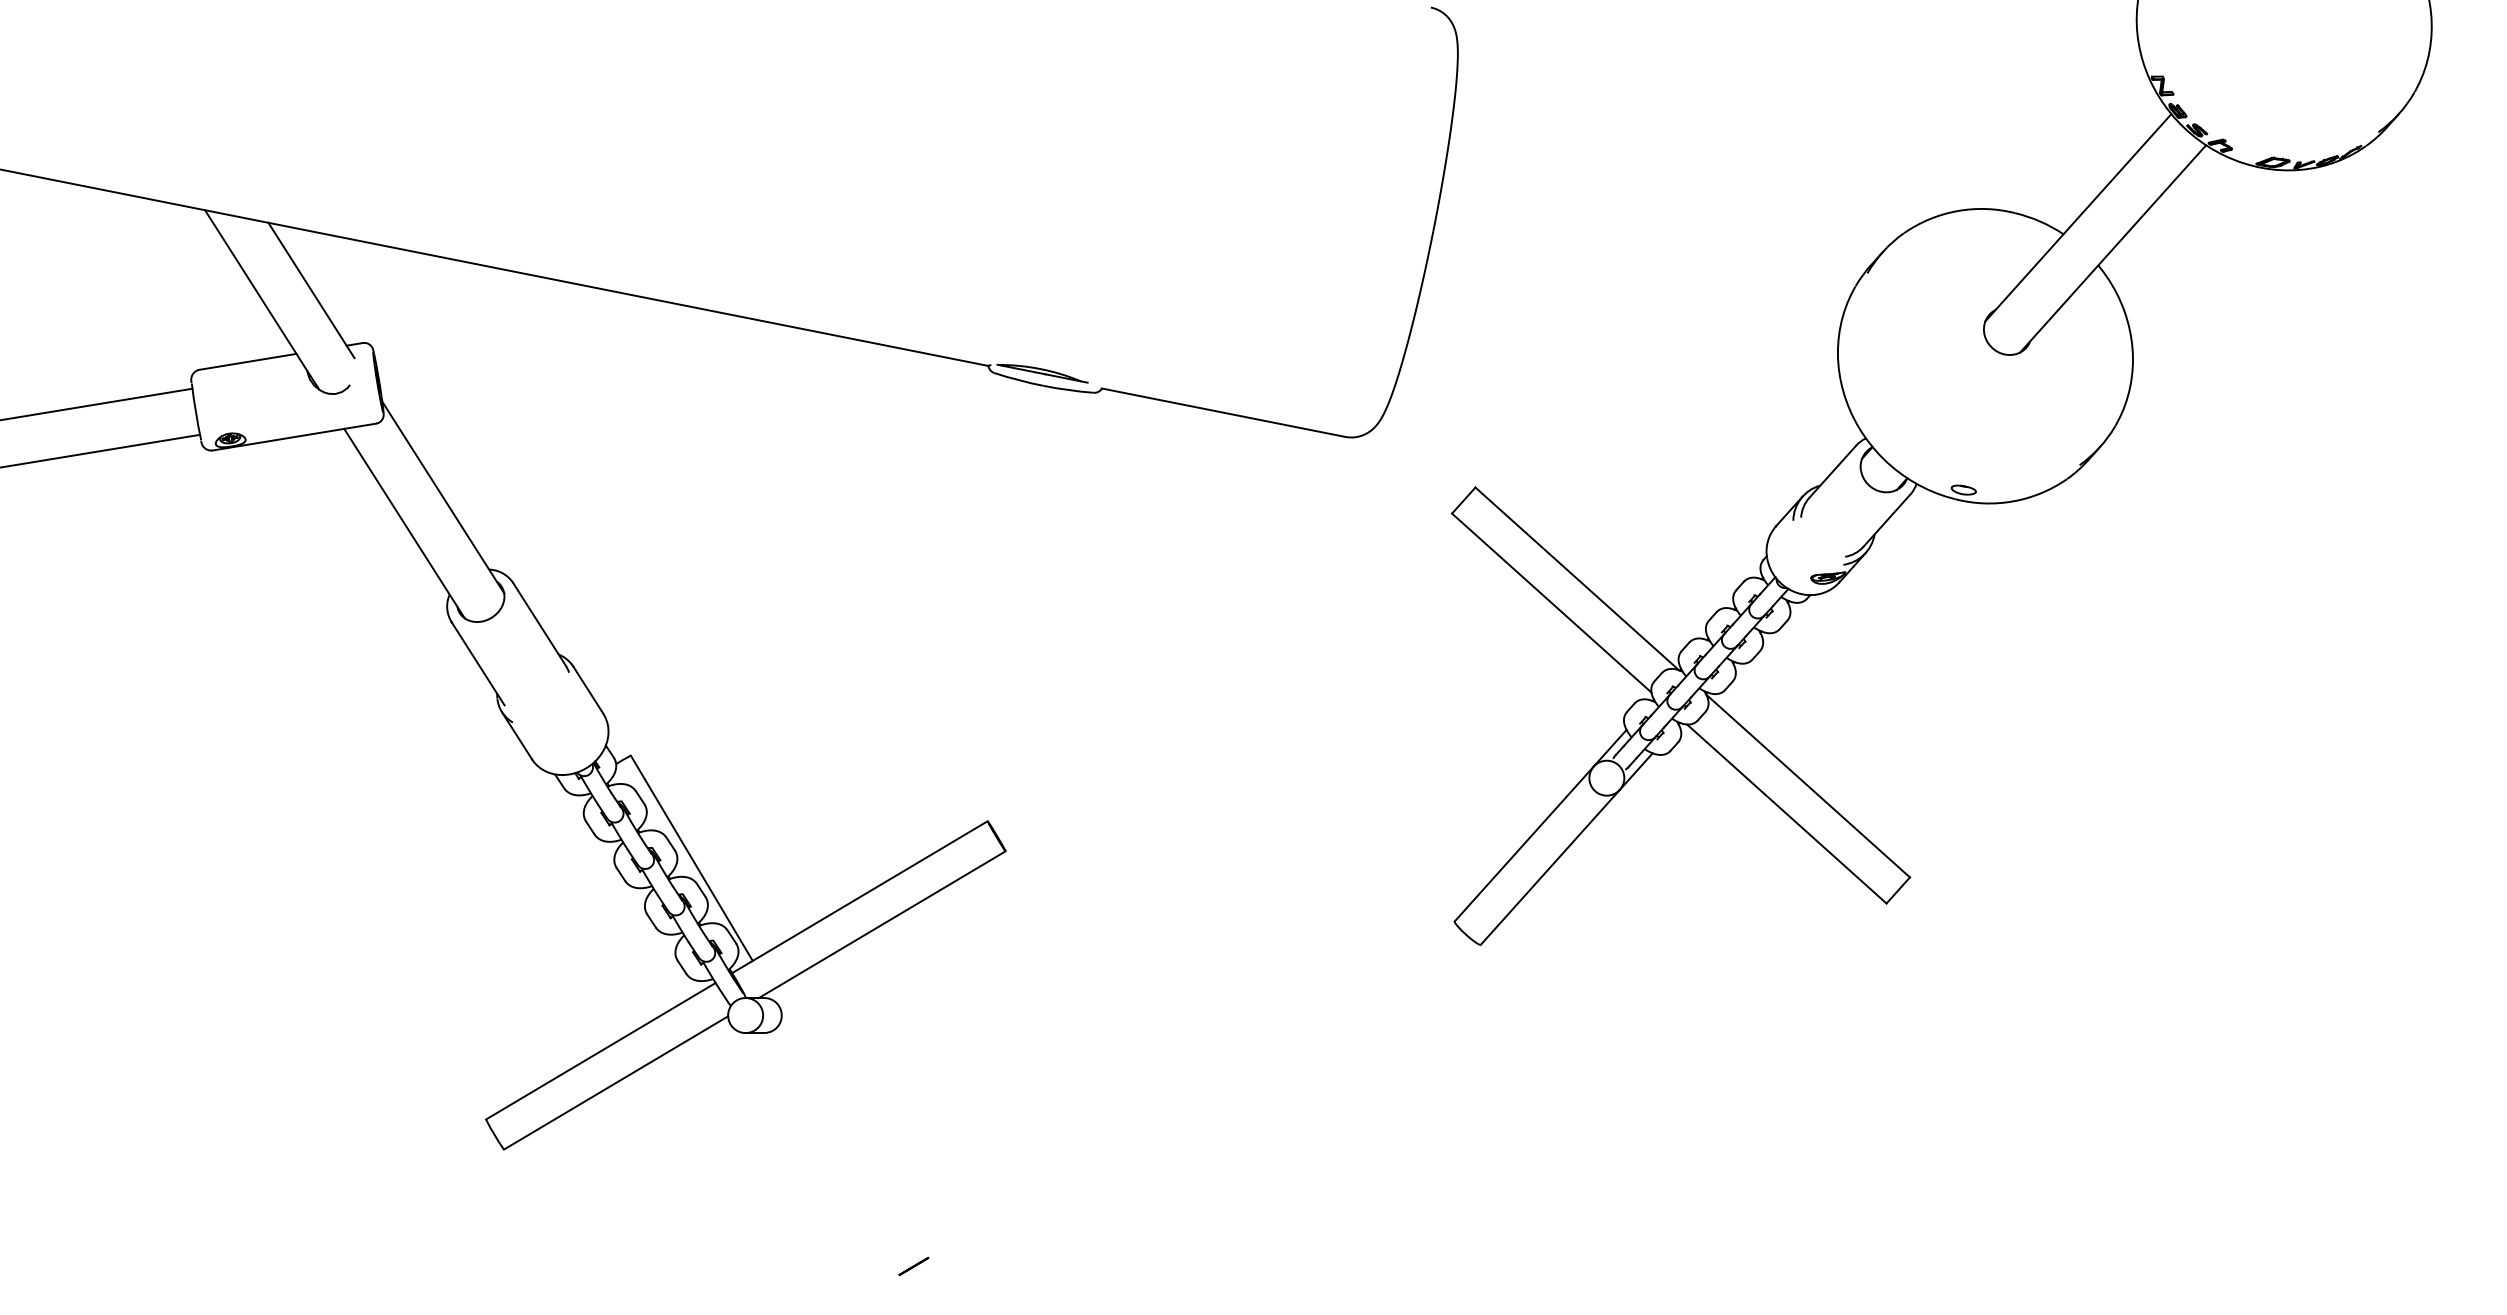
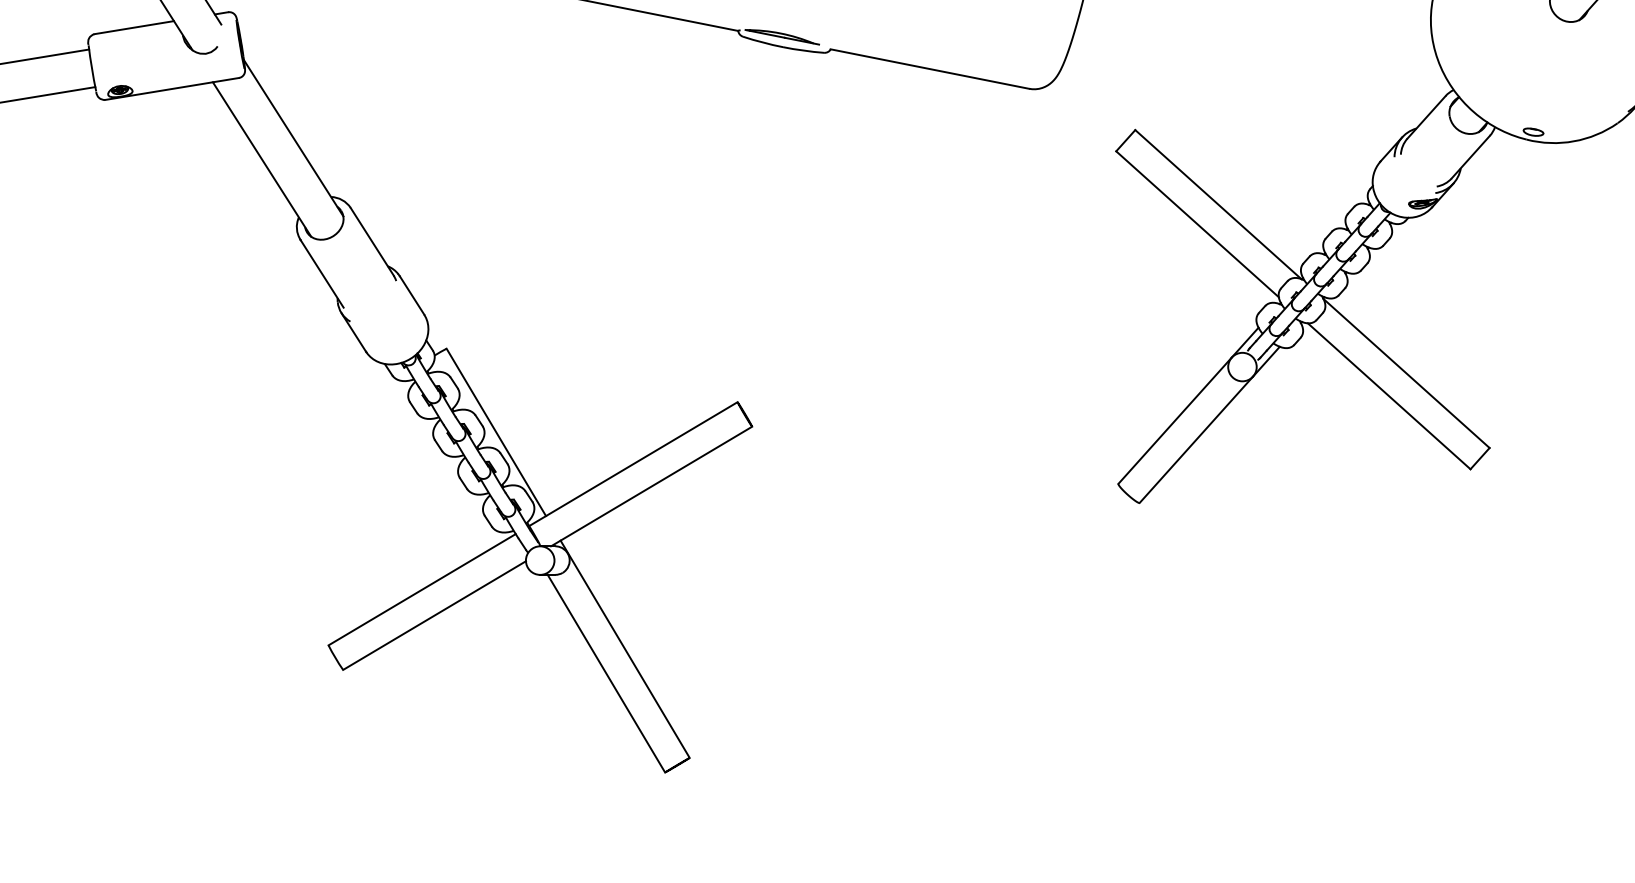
line: (849, 1124) -> (624, 649), added
line: (826, 1154) -> (606, 673), added

